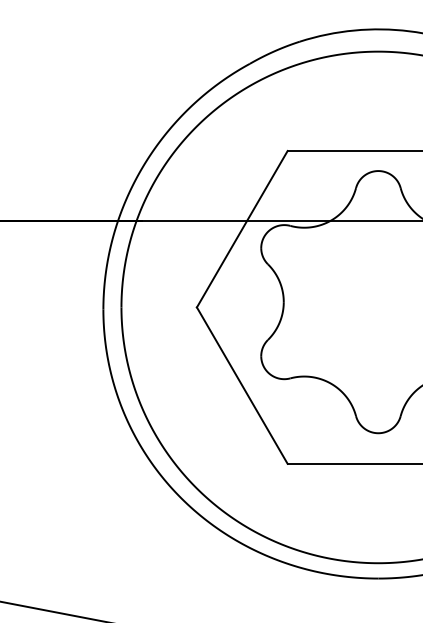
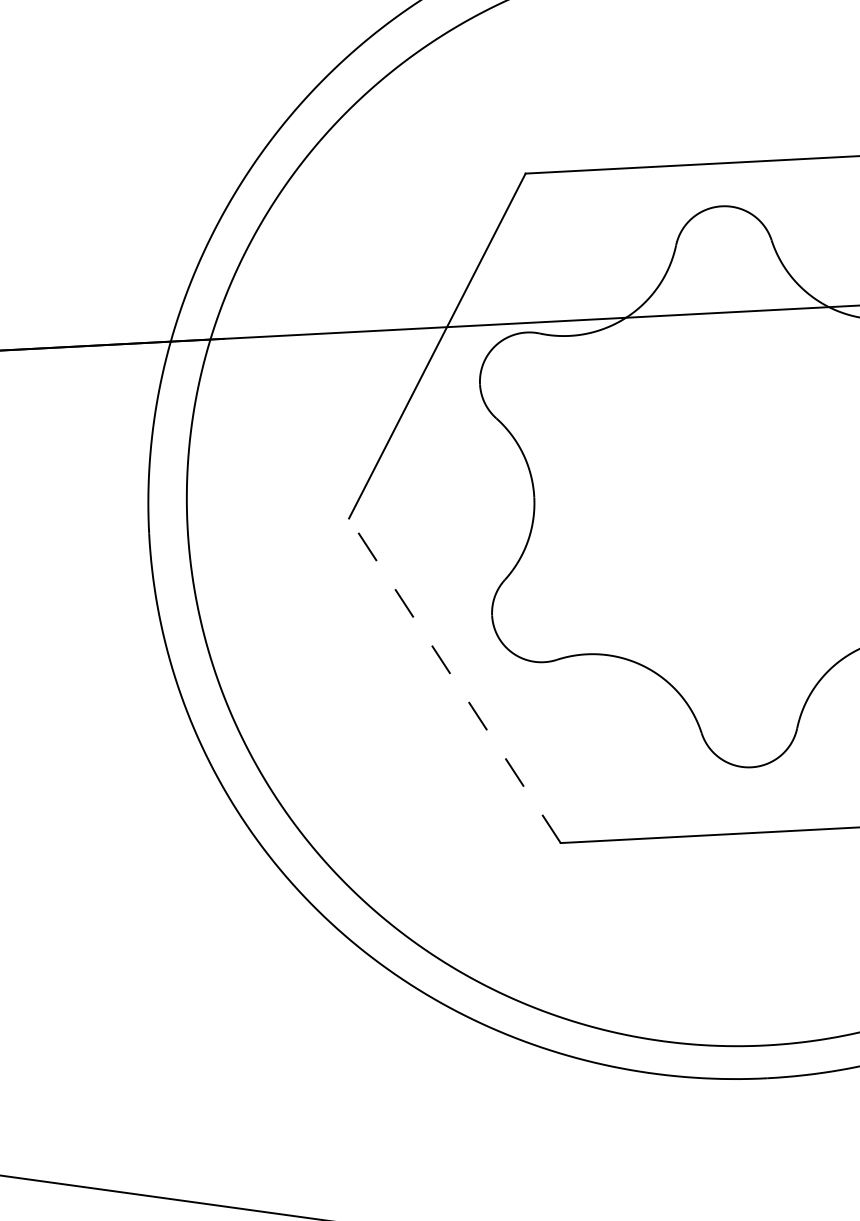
line: (242, 385) -> (455, 680), solid -> dashed

